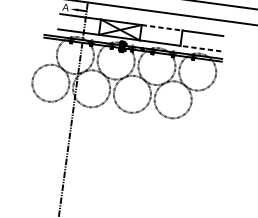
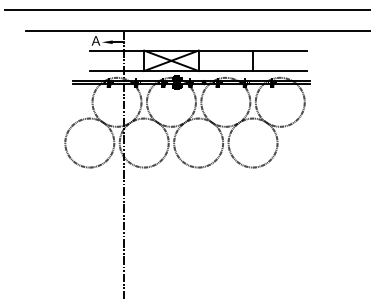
line: (162, 27) -> (226, 50), dashed -> solid
line: (200, 48) -> (279, 71), dashed -> solid

